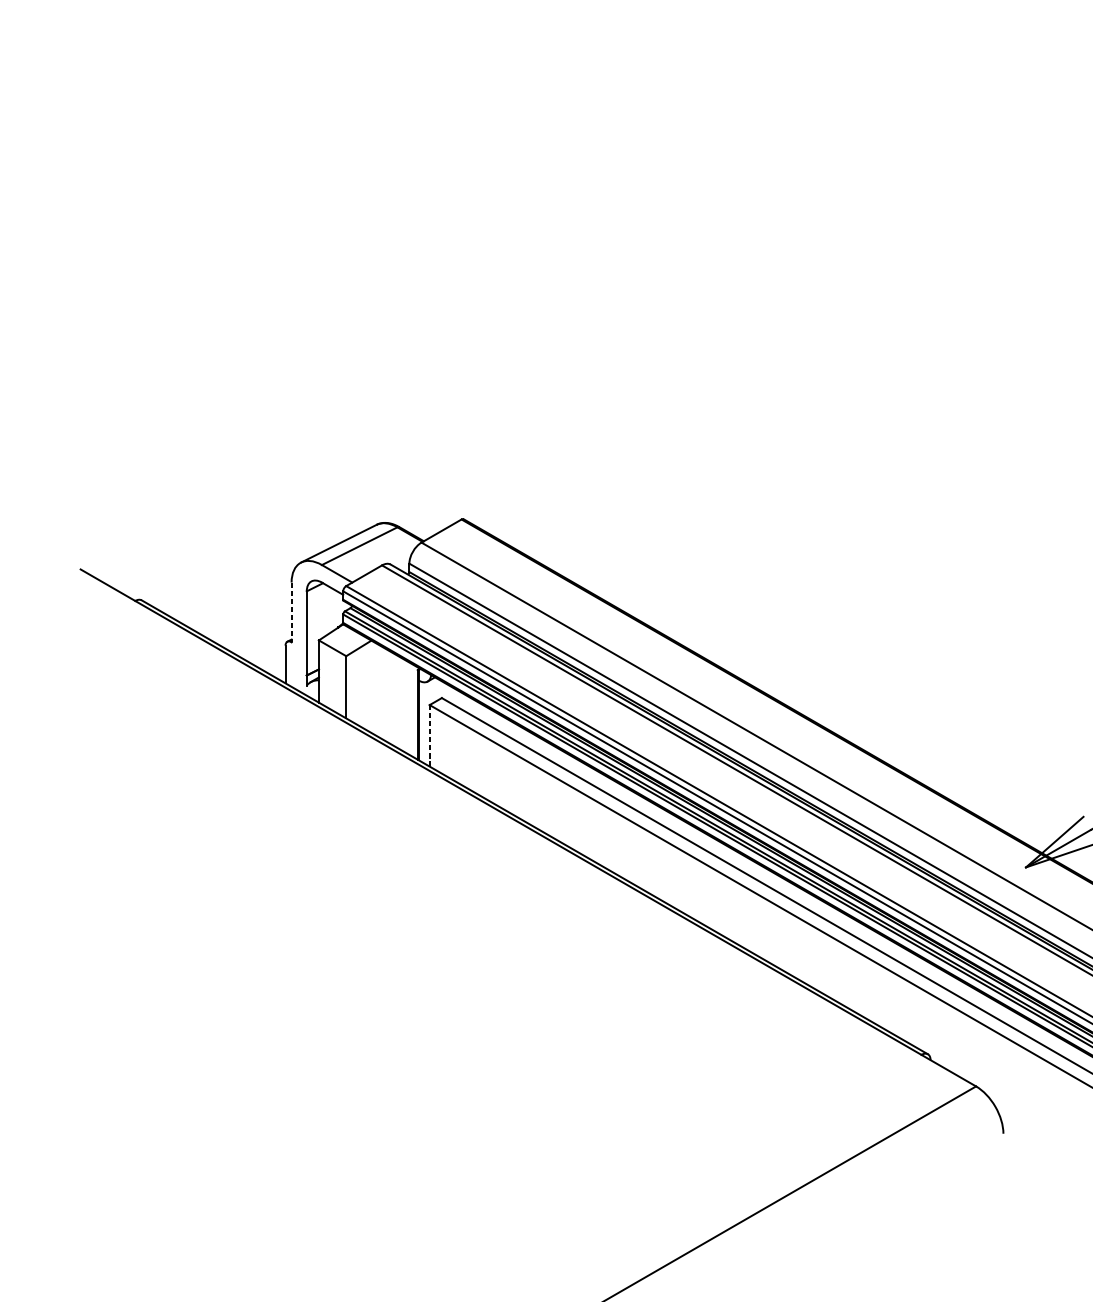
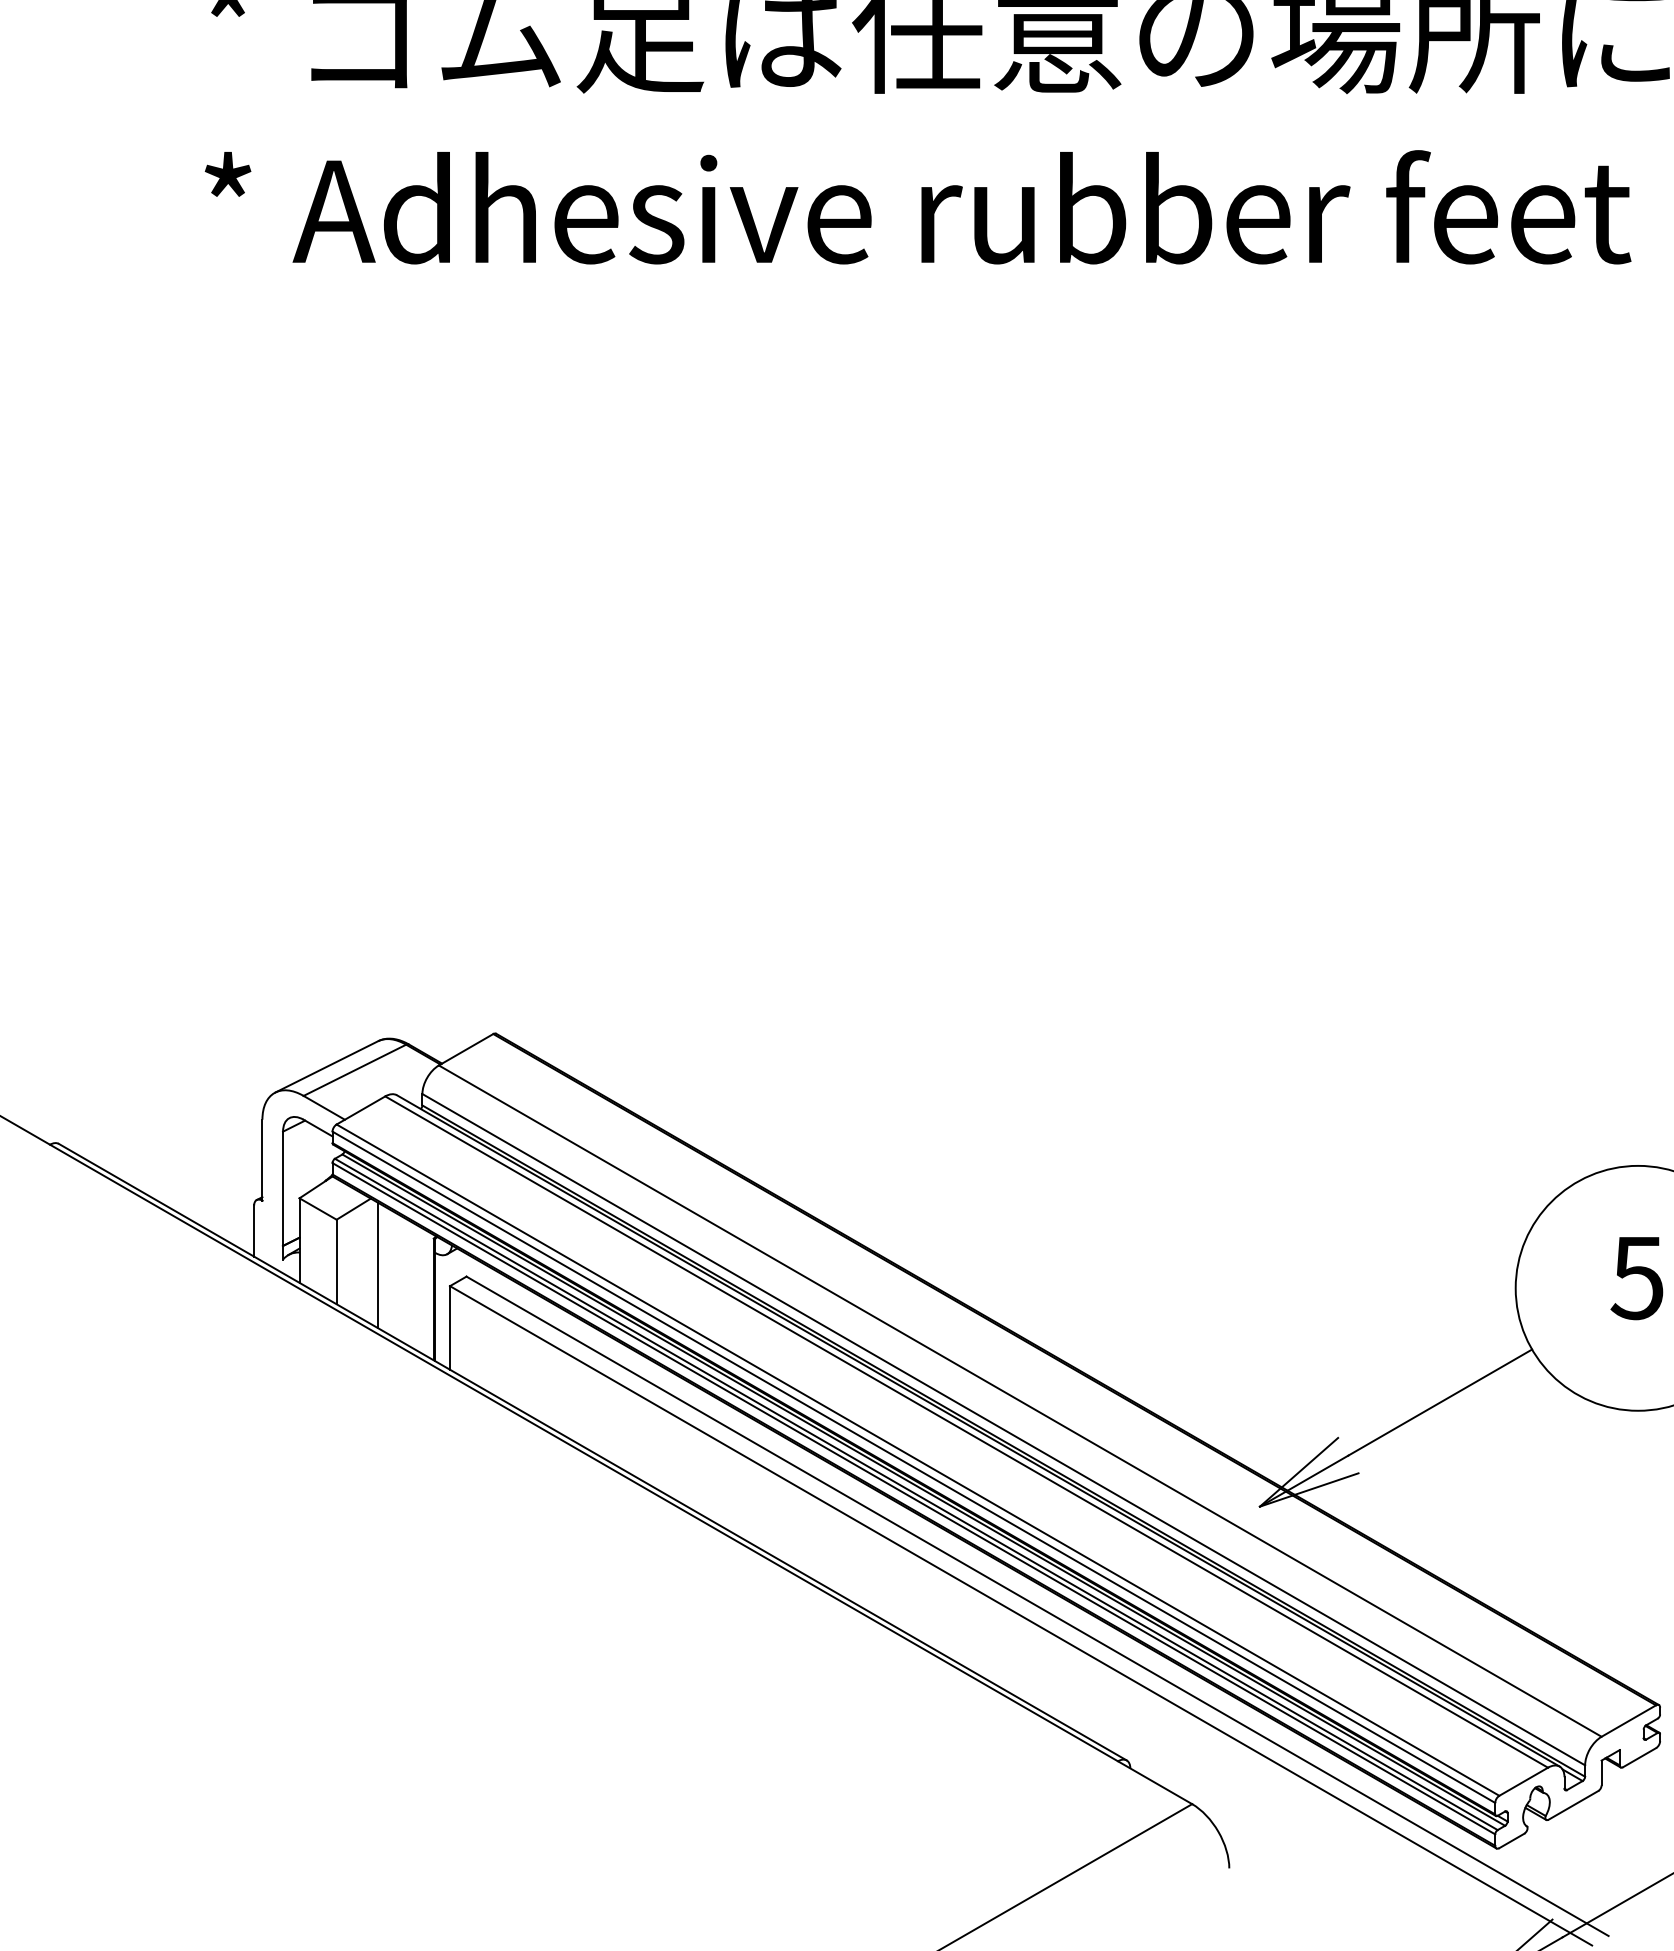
line: (291, 612) -> (262, 1160), dashed -> solid
line: (376, 689) -> (377, 1265), added
line: (430, 735) -> (450, 1327), dashed -> solid

